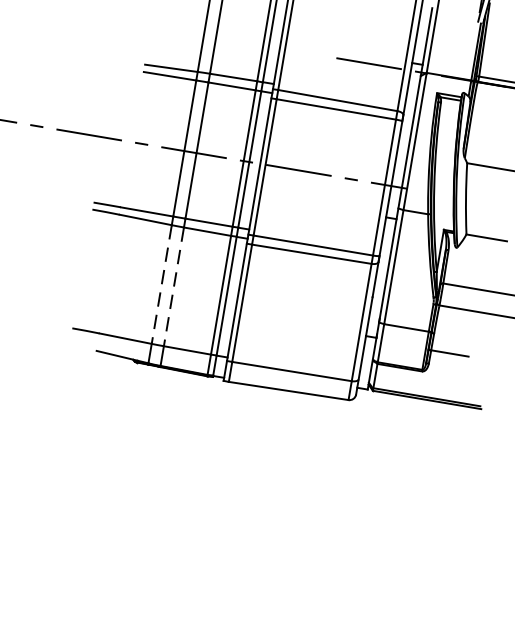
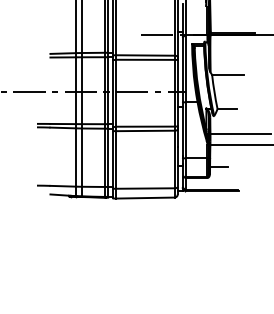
line: (162, 286) -> (76, 158), dashed -> solid
line: (174, 288) -> (82, 158), dashed -> solid

